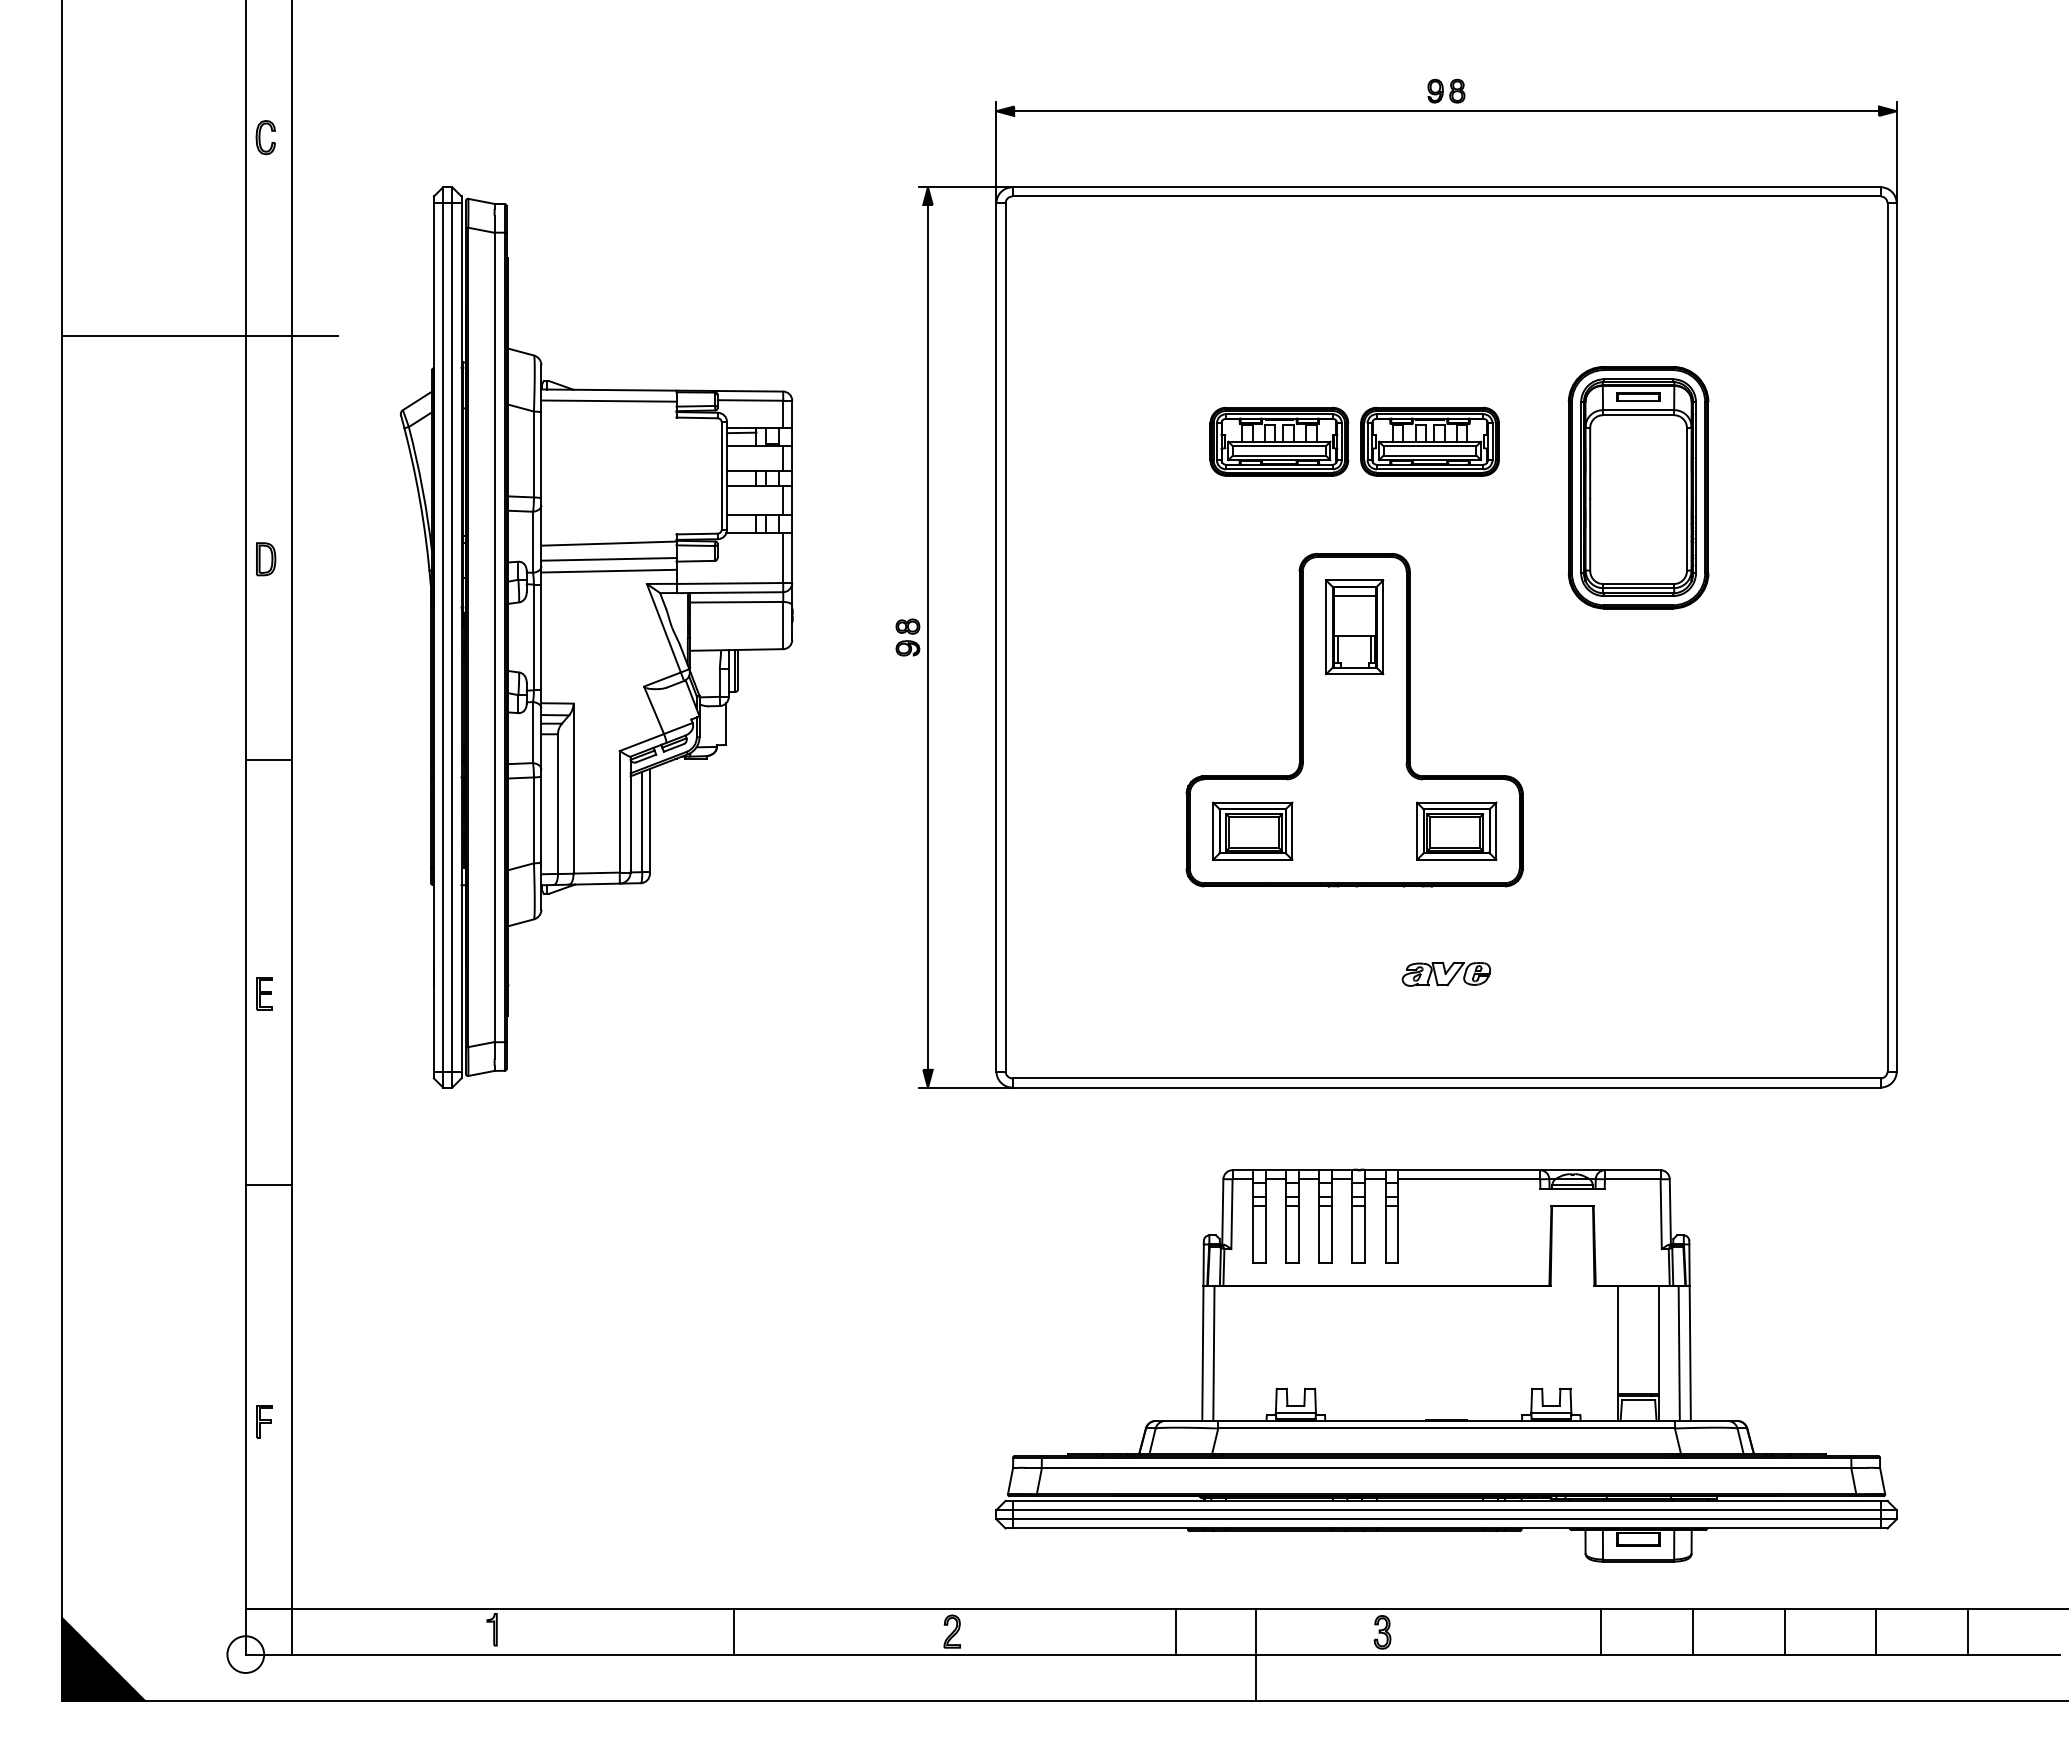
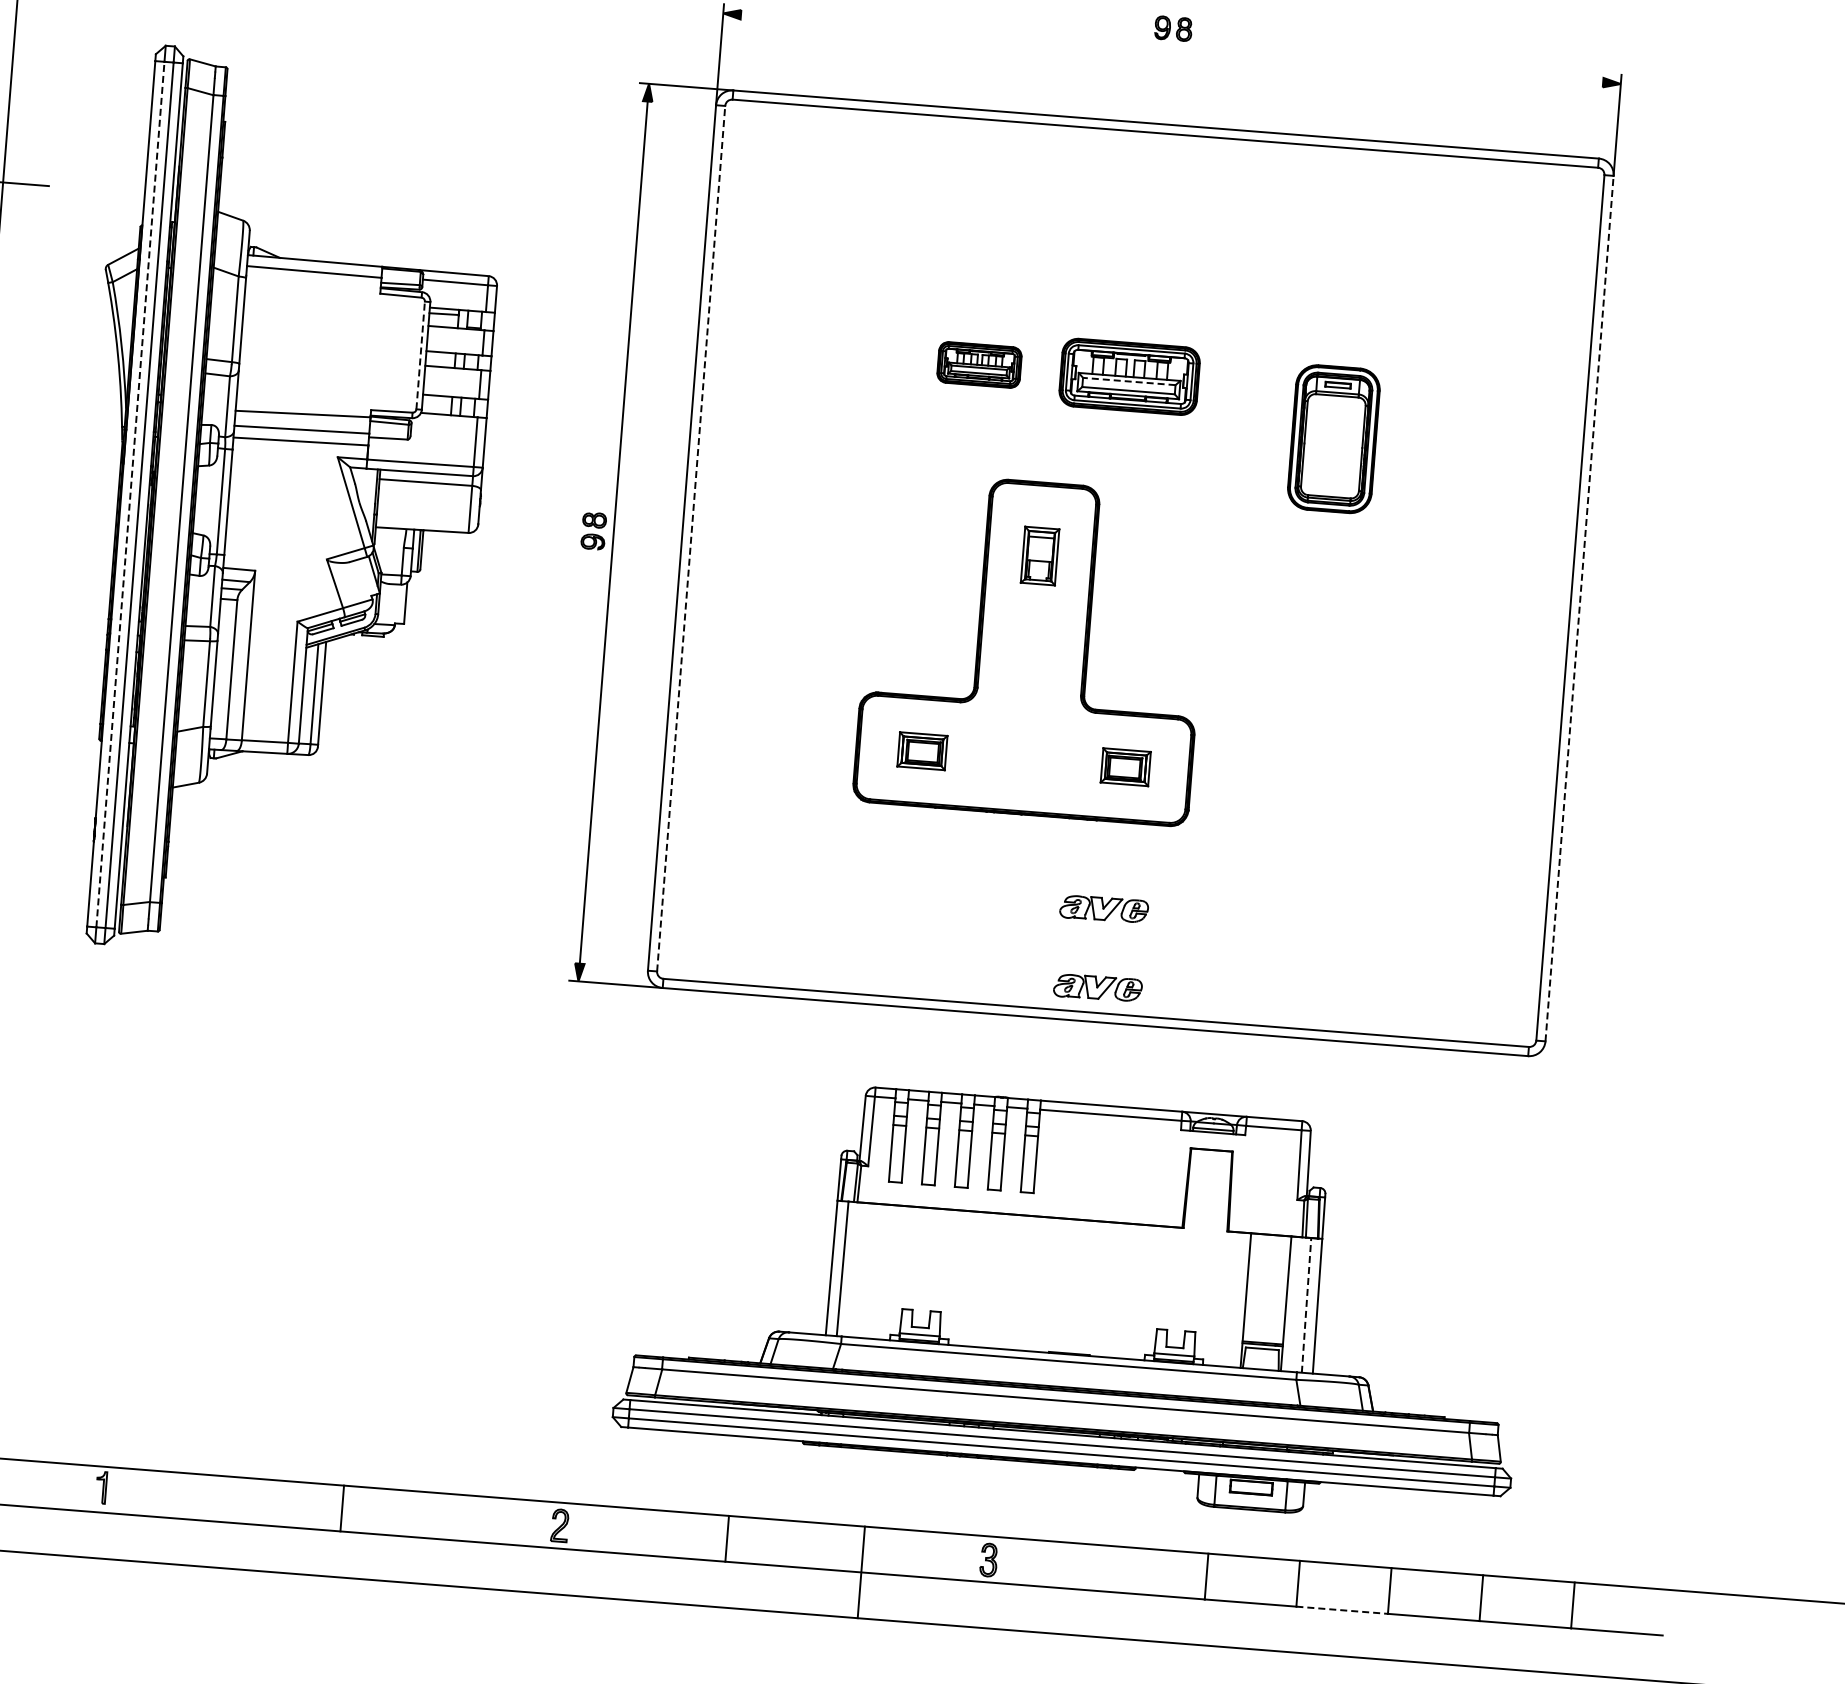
line: (1446, 111) -> (1171, 48), removed
part: (1279, 441) -> (979, 364), size x0.6
line: (1429, 446) -> (1128, 381), solid -> dashed
line: (721, 475) -> (420, 354), solid -> dashed
part: (1638, 487) -> (1333, 438), size x0.6
part: (1354, 627) -> (1039, 556), size x0.6
line: (443, 636) -> (130, 493), solid -> dashed
line: (1005, 636) -> (691, 537), solid -> dashed
line: (1896, 636) -> (1579, 607), solid -> dashed
part: (1252, 830) -> (922, 750), size x0.6
part: (1456, 830) -> (1125, 766), size x0.6
part: (1445, 1053) -> (1097, 987), added
line: (1679, 1353) -> (1306, 1305), solid -> dashed
line: (1175, 1631) -> (726, 1538), moved
line: (1738, 1654) -> (1342, 1610), solid -> dashed

